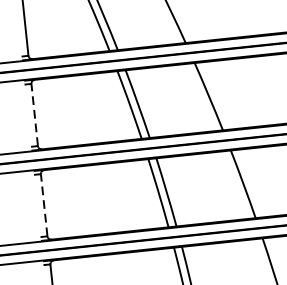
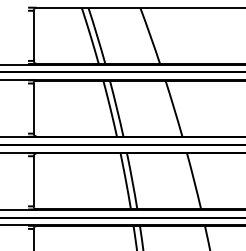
line: (34, 114) -> (33, 108), dashed -> solid
line: (44, 205) -> (33, 181), dashed -> solid

